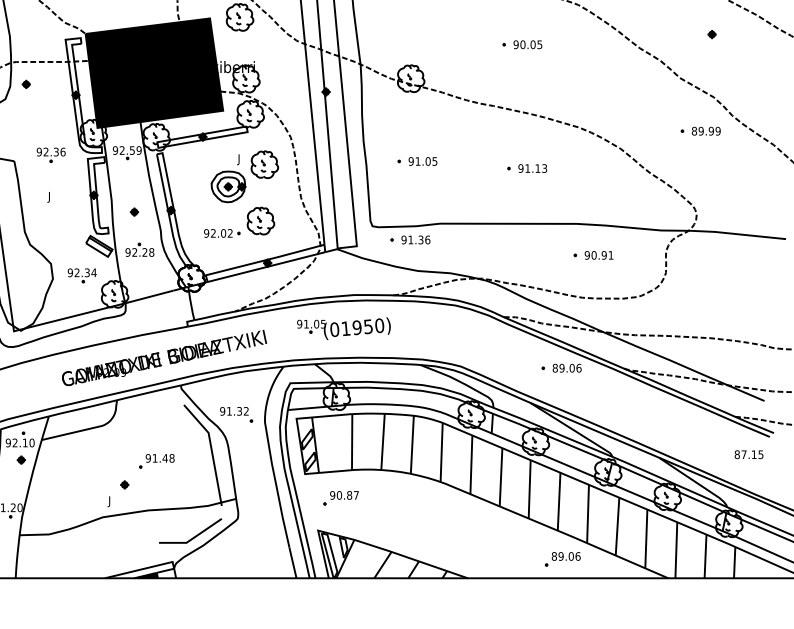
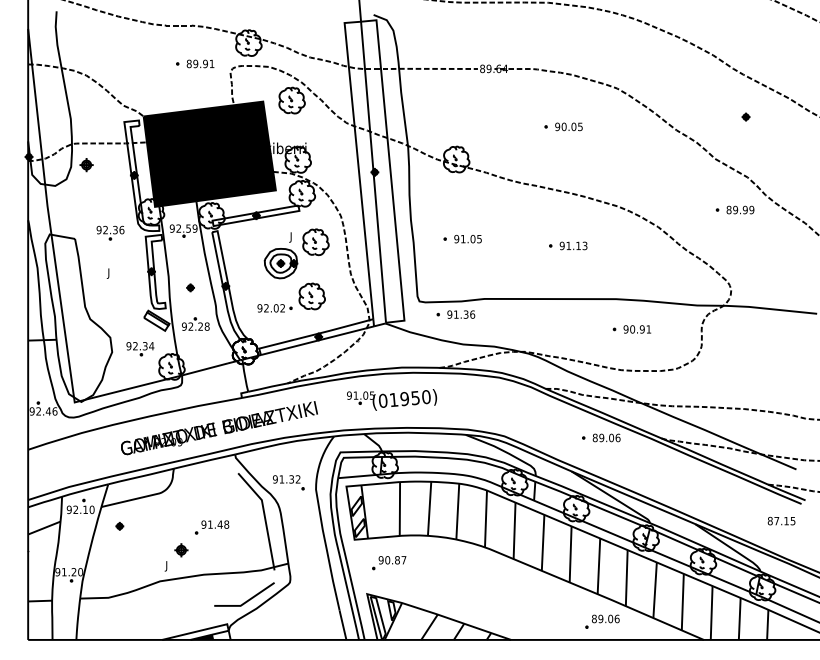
part: (26, 83) -> (86, 164), size x1.6
part: (21, 460) -> (119, 526), moved
part: (123, 484) -> (180, 549), size x1.6

